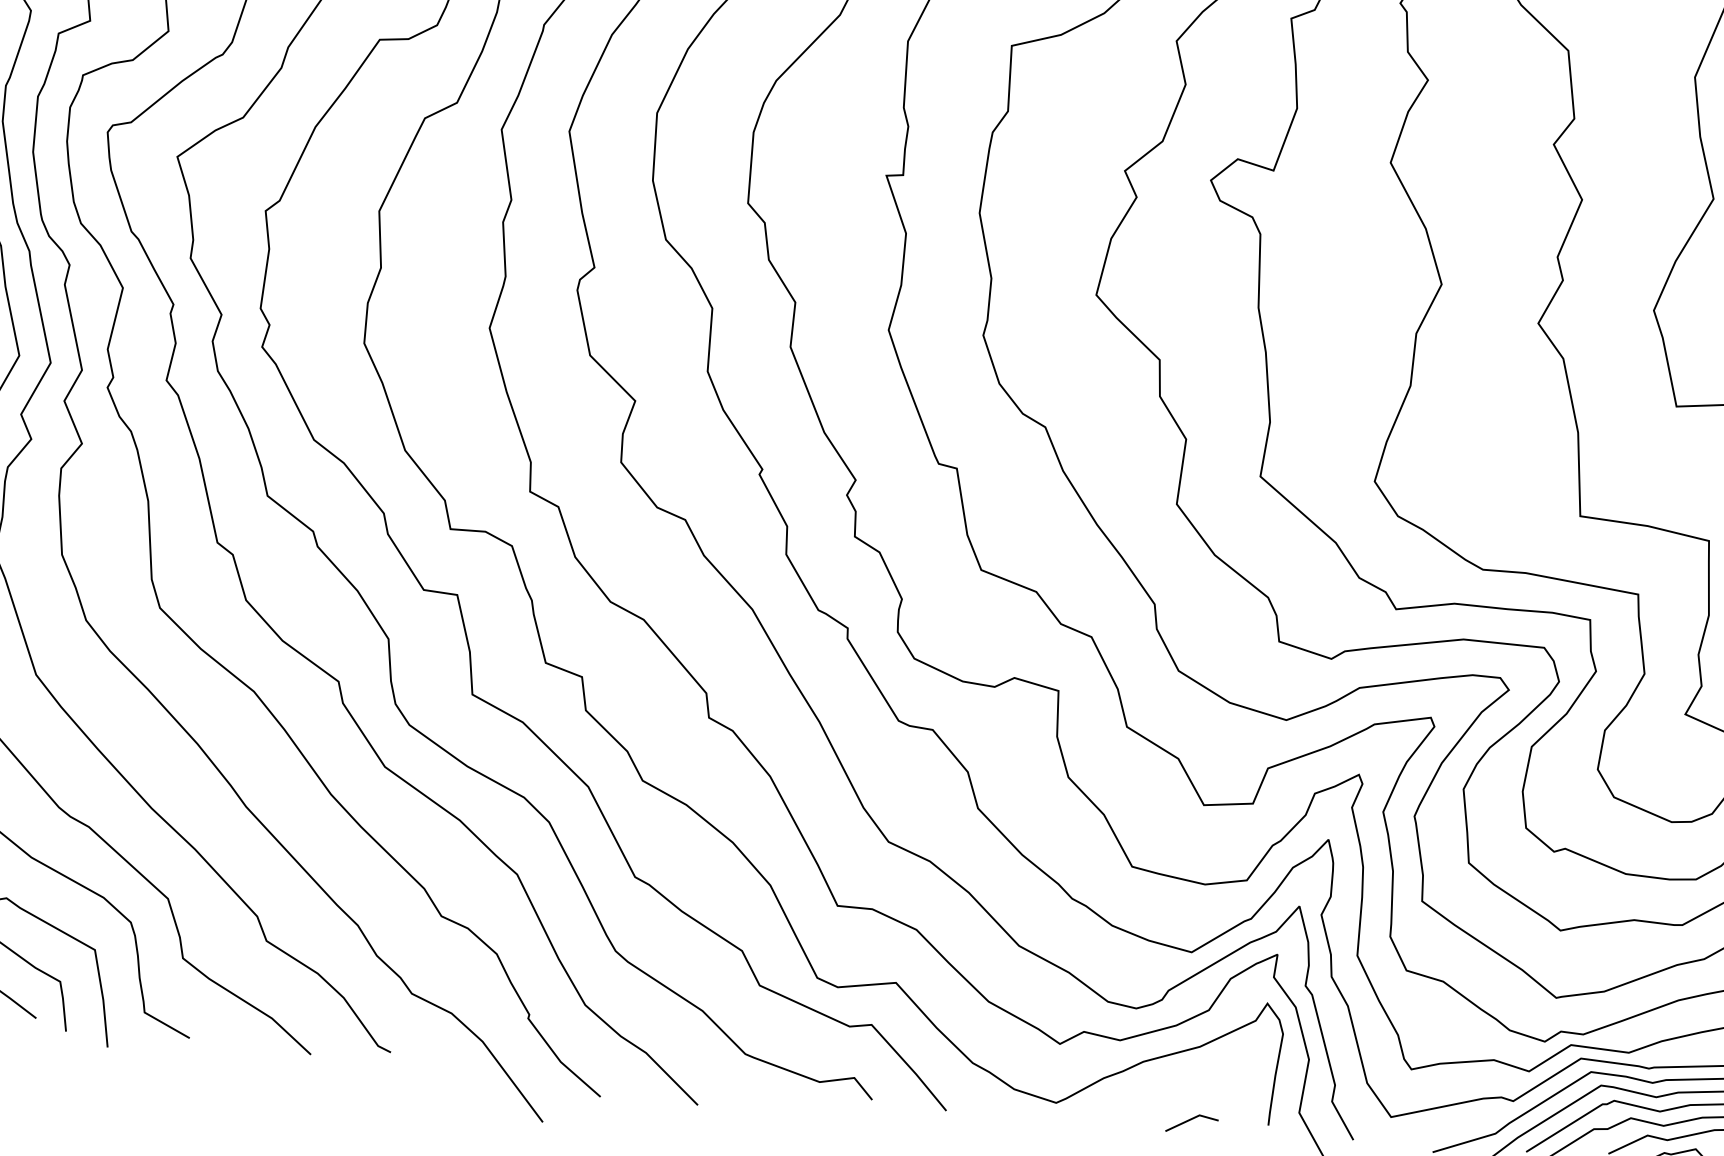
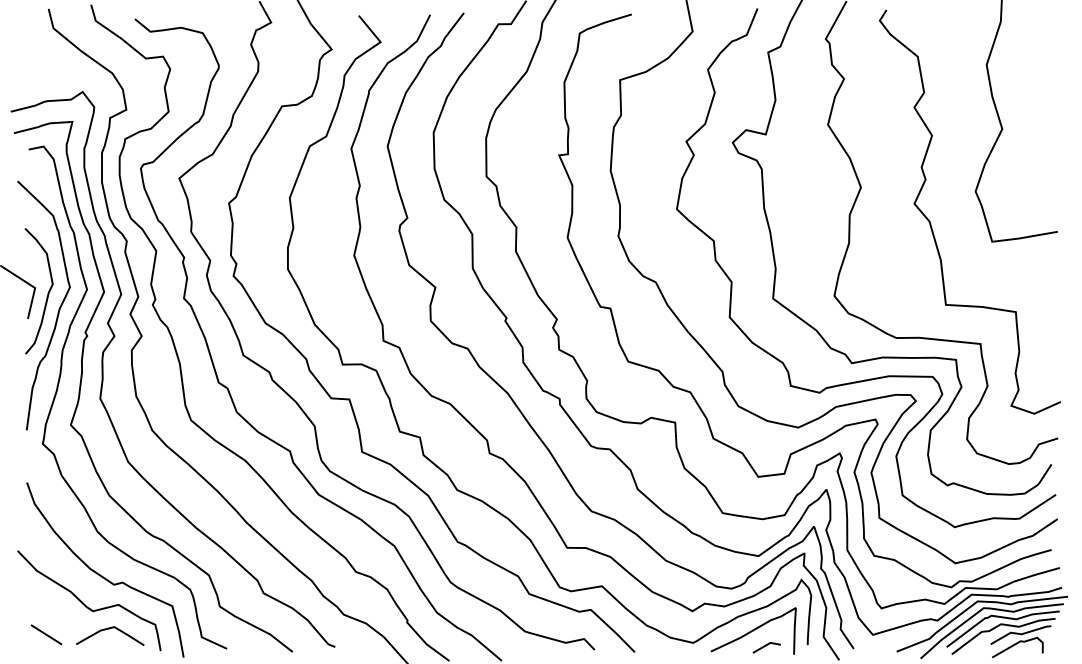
curve: (1170, 1089) -> (753, 630), added

